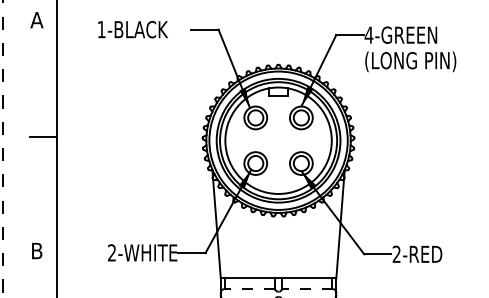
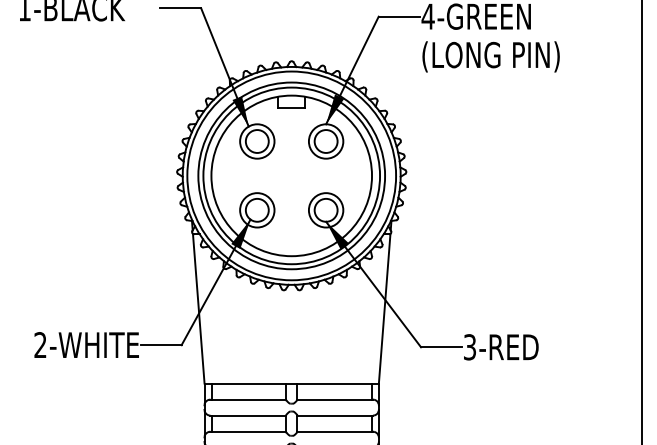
text: (396, 254) -> (469, 347), 2-RED -> 3-RED
line: (249, 289) -> (247, 400), dashed -> solid
line: (306, 289) -> (333, 400), dashed -> solid

